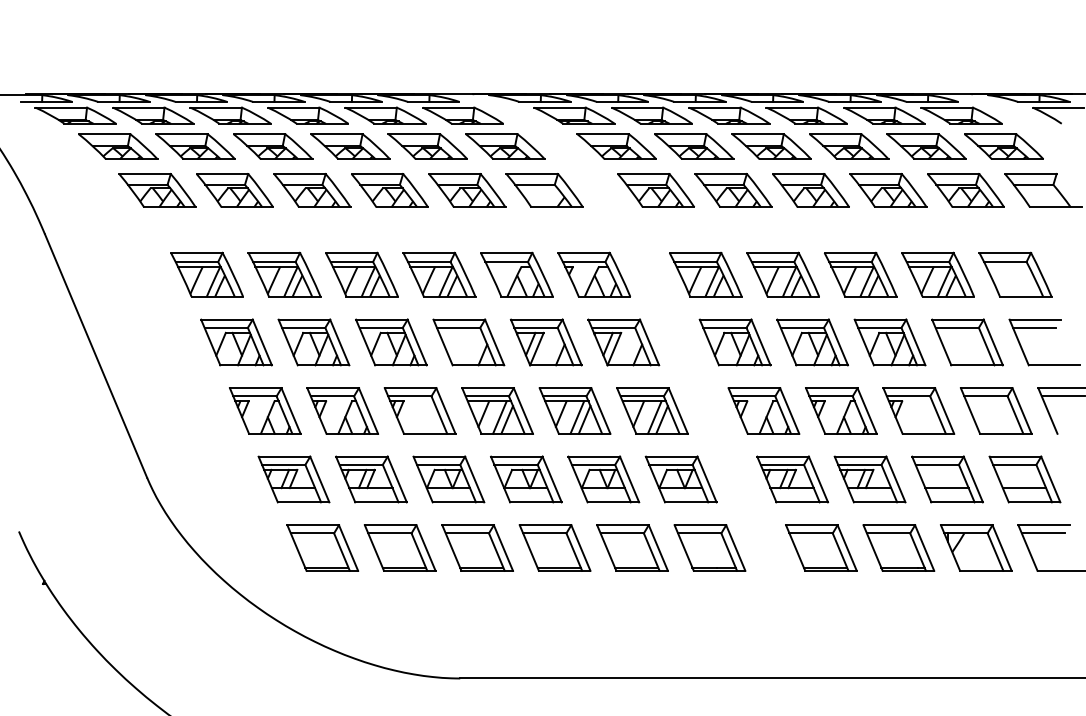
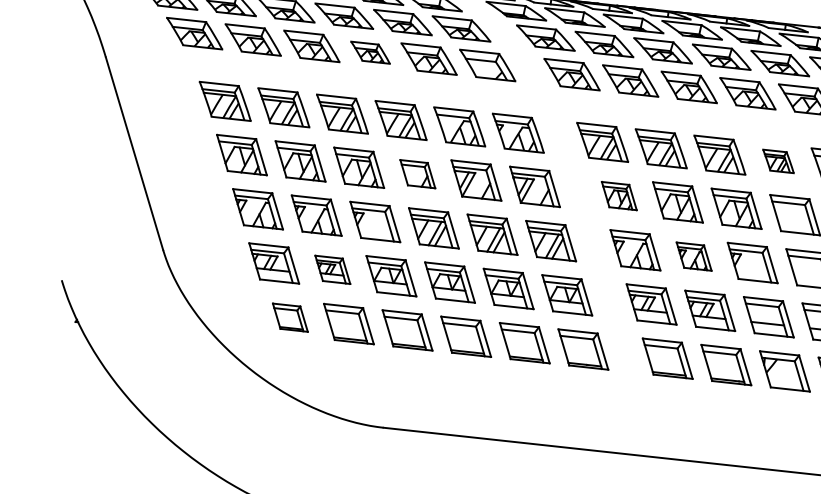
part: (389, 190) -> (370, 52), size x0.7
part: (937, 274) -> (778, 161), size x0.6
part: (468, 342) -> (417, 174), size x0.7
part: (734, 342) -> (618, 196), size x0.7
part: (841, 410) -> (694, 256), size x0.7
part: (371, 479) -> (332, 269), size x0.7
part: (322, 547) -> (290, 317), size x0.7

